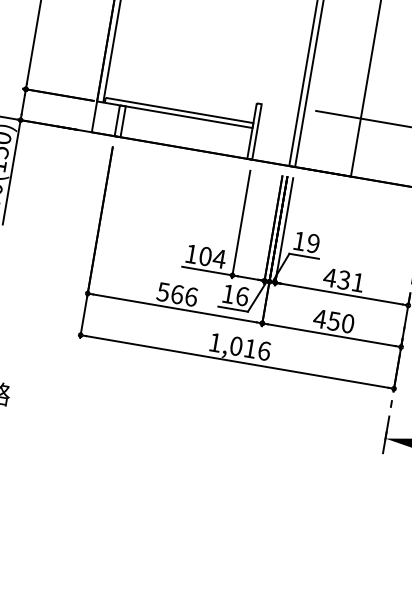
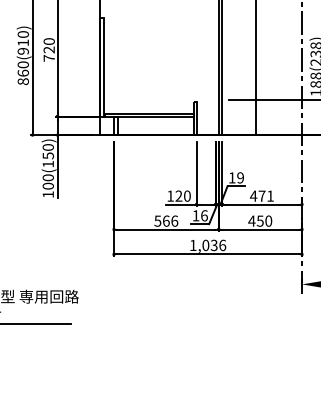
text: (213, 256) -> (183, 195), 104 -> 120
text: (343, 278) -> (261, 195), 431 -> 471
text: (249, 348) -> (213, 245), 1,016 -> 1,036

